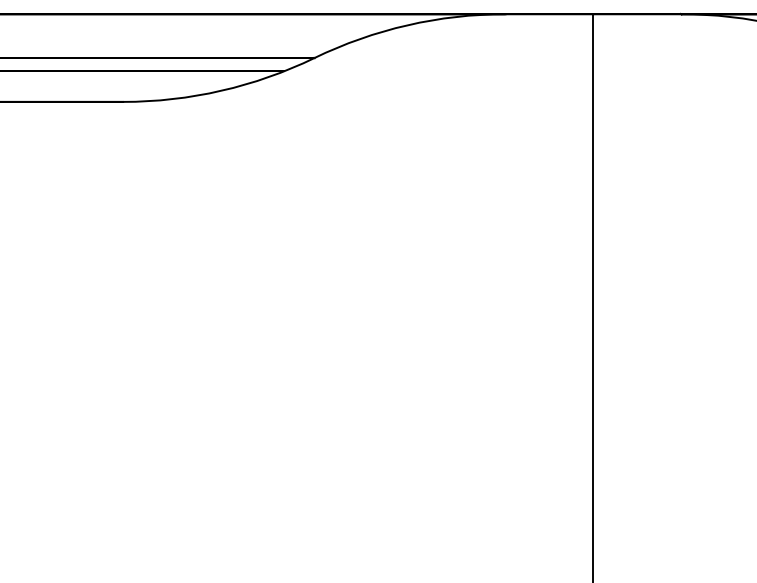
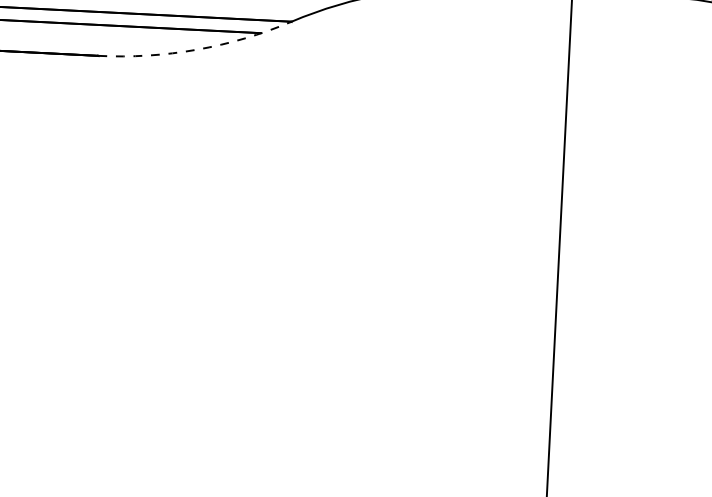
arc: (221, 90) -> (197, 49), solid -> dashed

